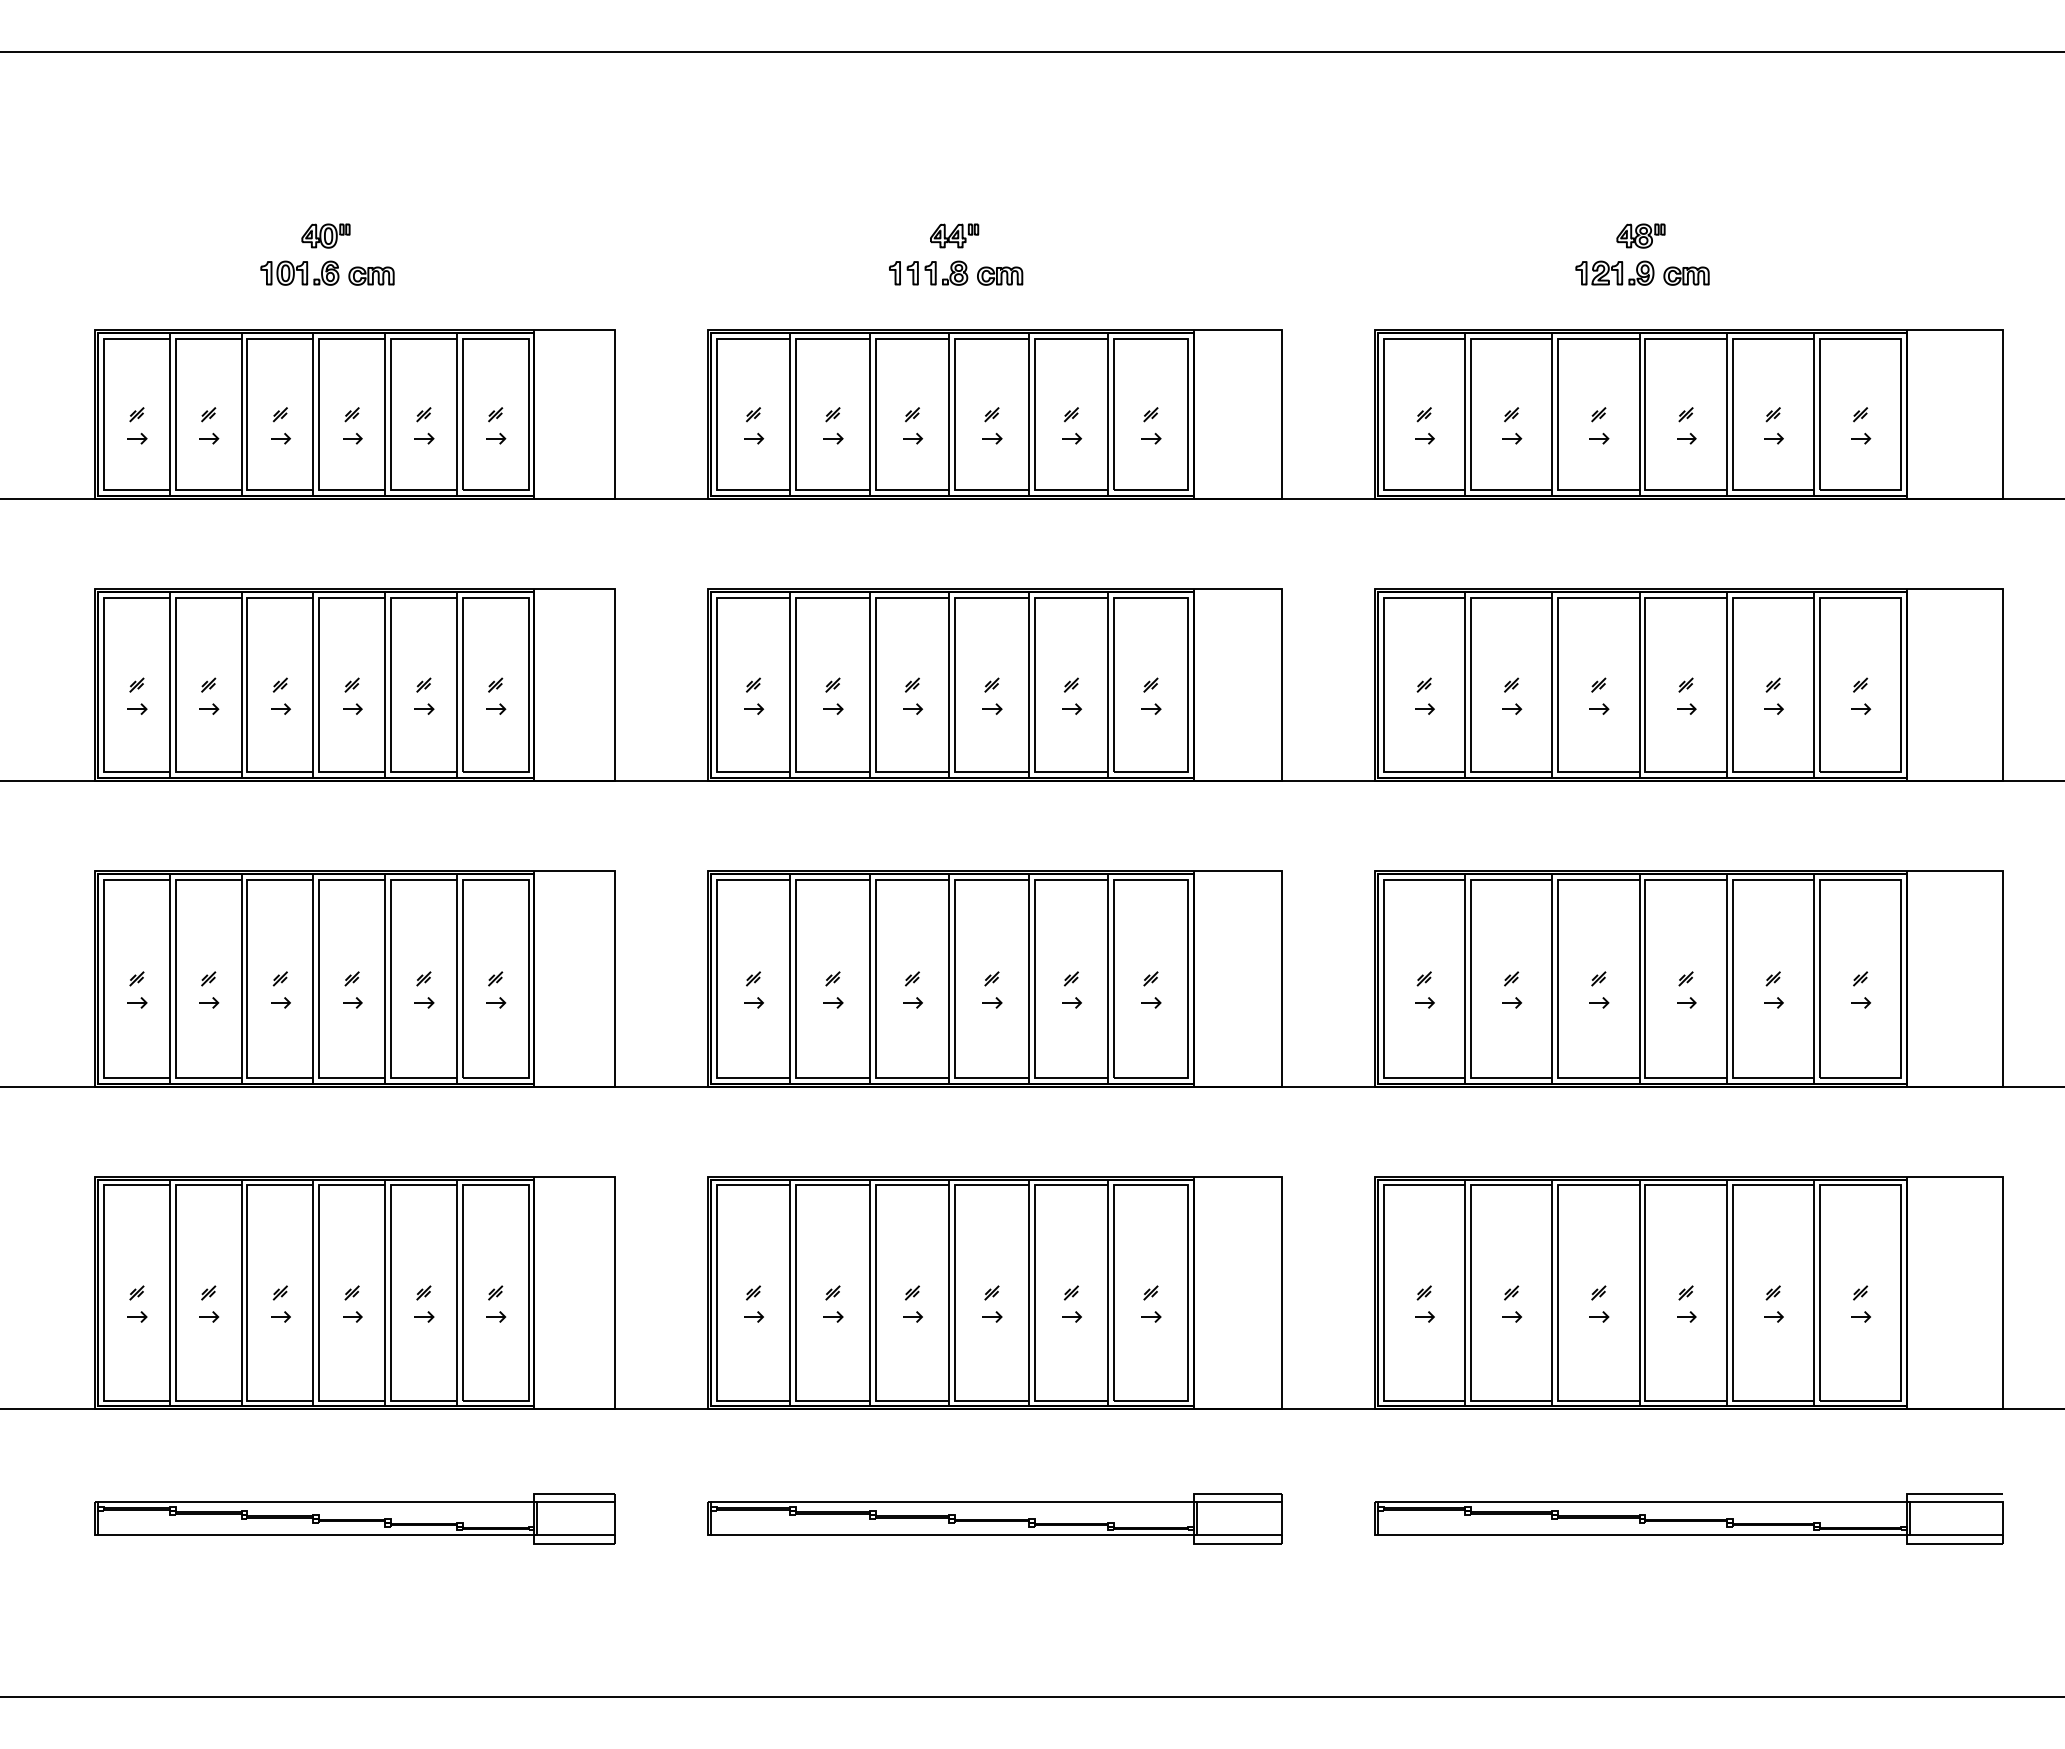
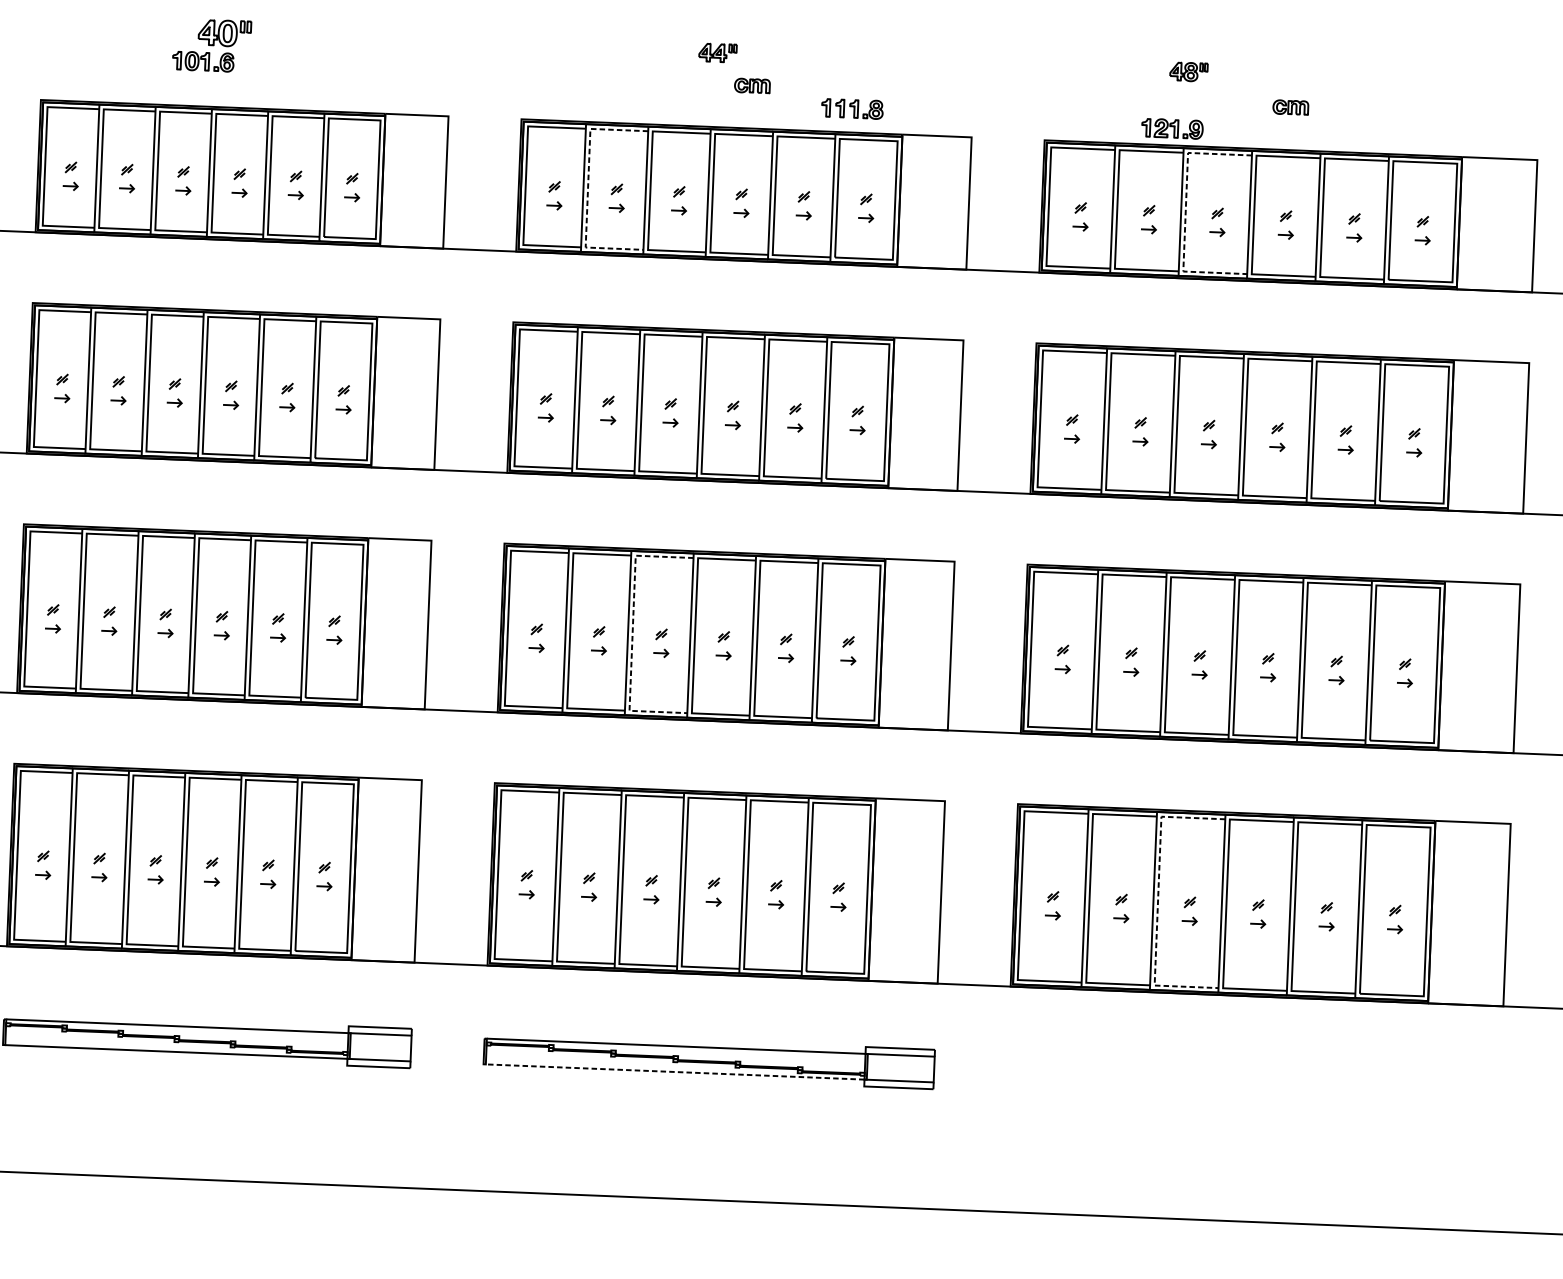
part: (325, 235) -> (224, 32), size x1.4
part: (1640, 235) -> (1188, 71), moved
part: (928, 272) -> (852, 108), moved
part: (1614, 272) -> (1172, 128), moved
part: (371, 275) -> (259, 65), removed
line: (796, 414) -> (588, 188), solid -> dashed
line: (1558, 414) -> (1186, 212), solid -> dashed
line: (875, 978) -> (632, 632), solid -> dashed
line: (1558, 1293) -> (1158, 901), solid -> dashed
part: (1688, 1518) -> (1253, 1082), removed
line: (951, 1535) -> (674, 1072), solid -> dashed

